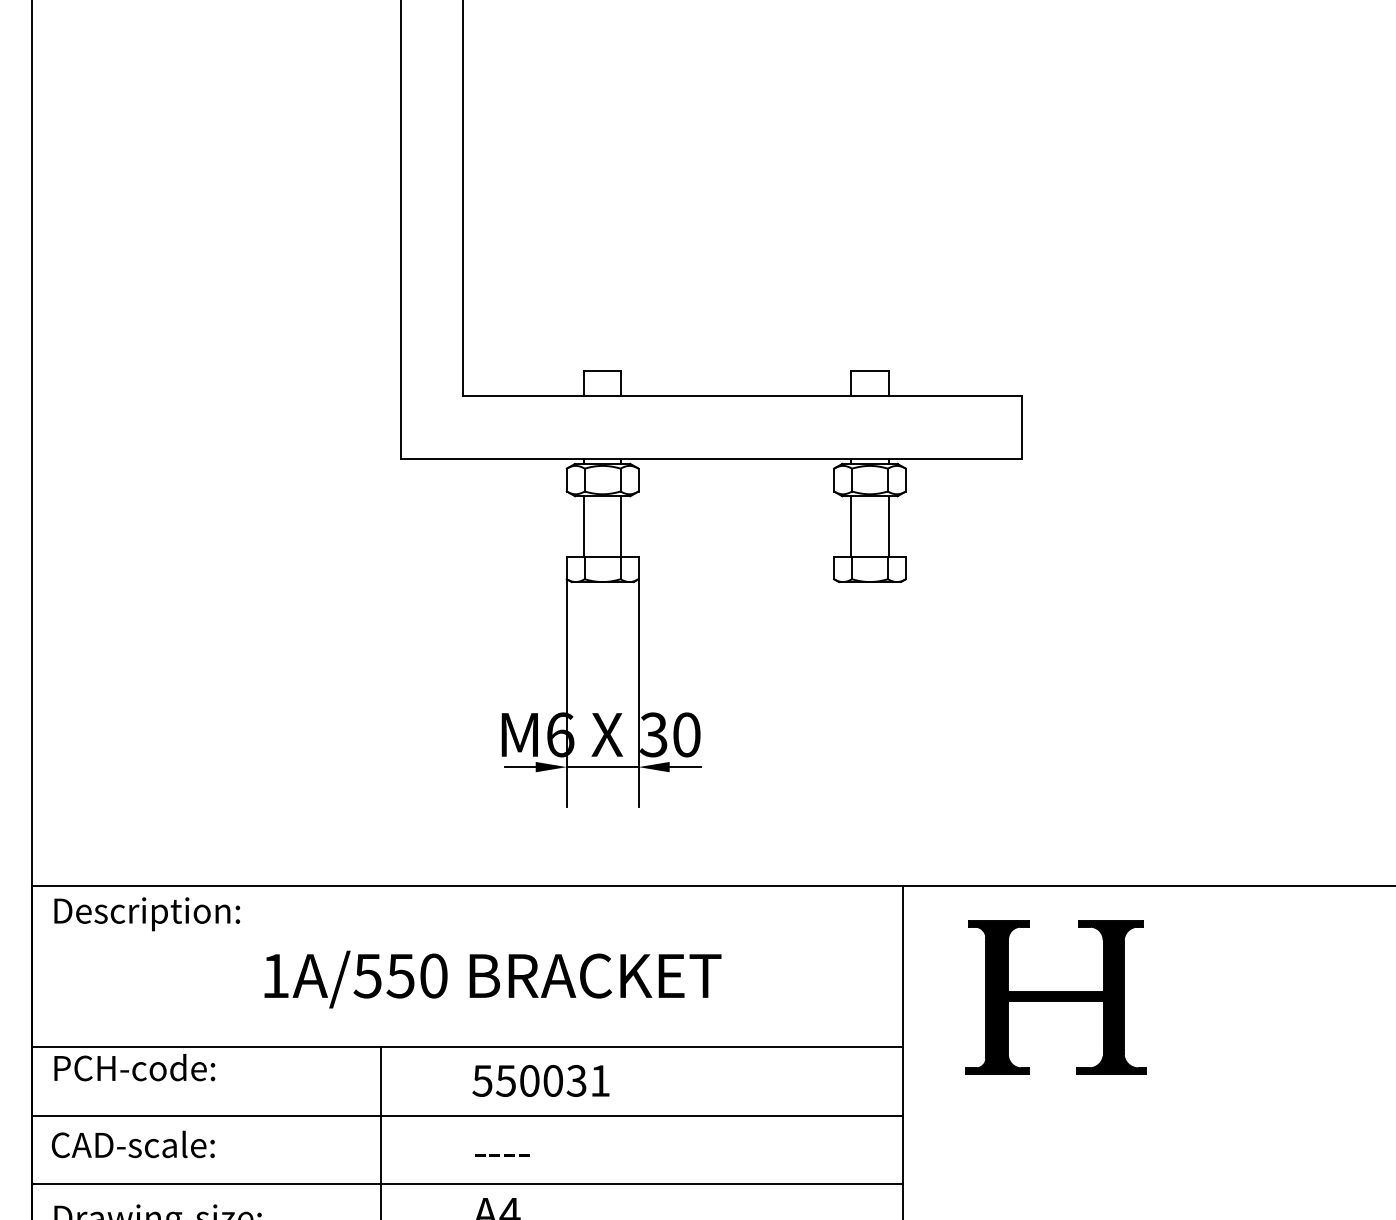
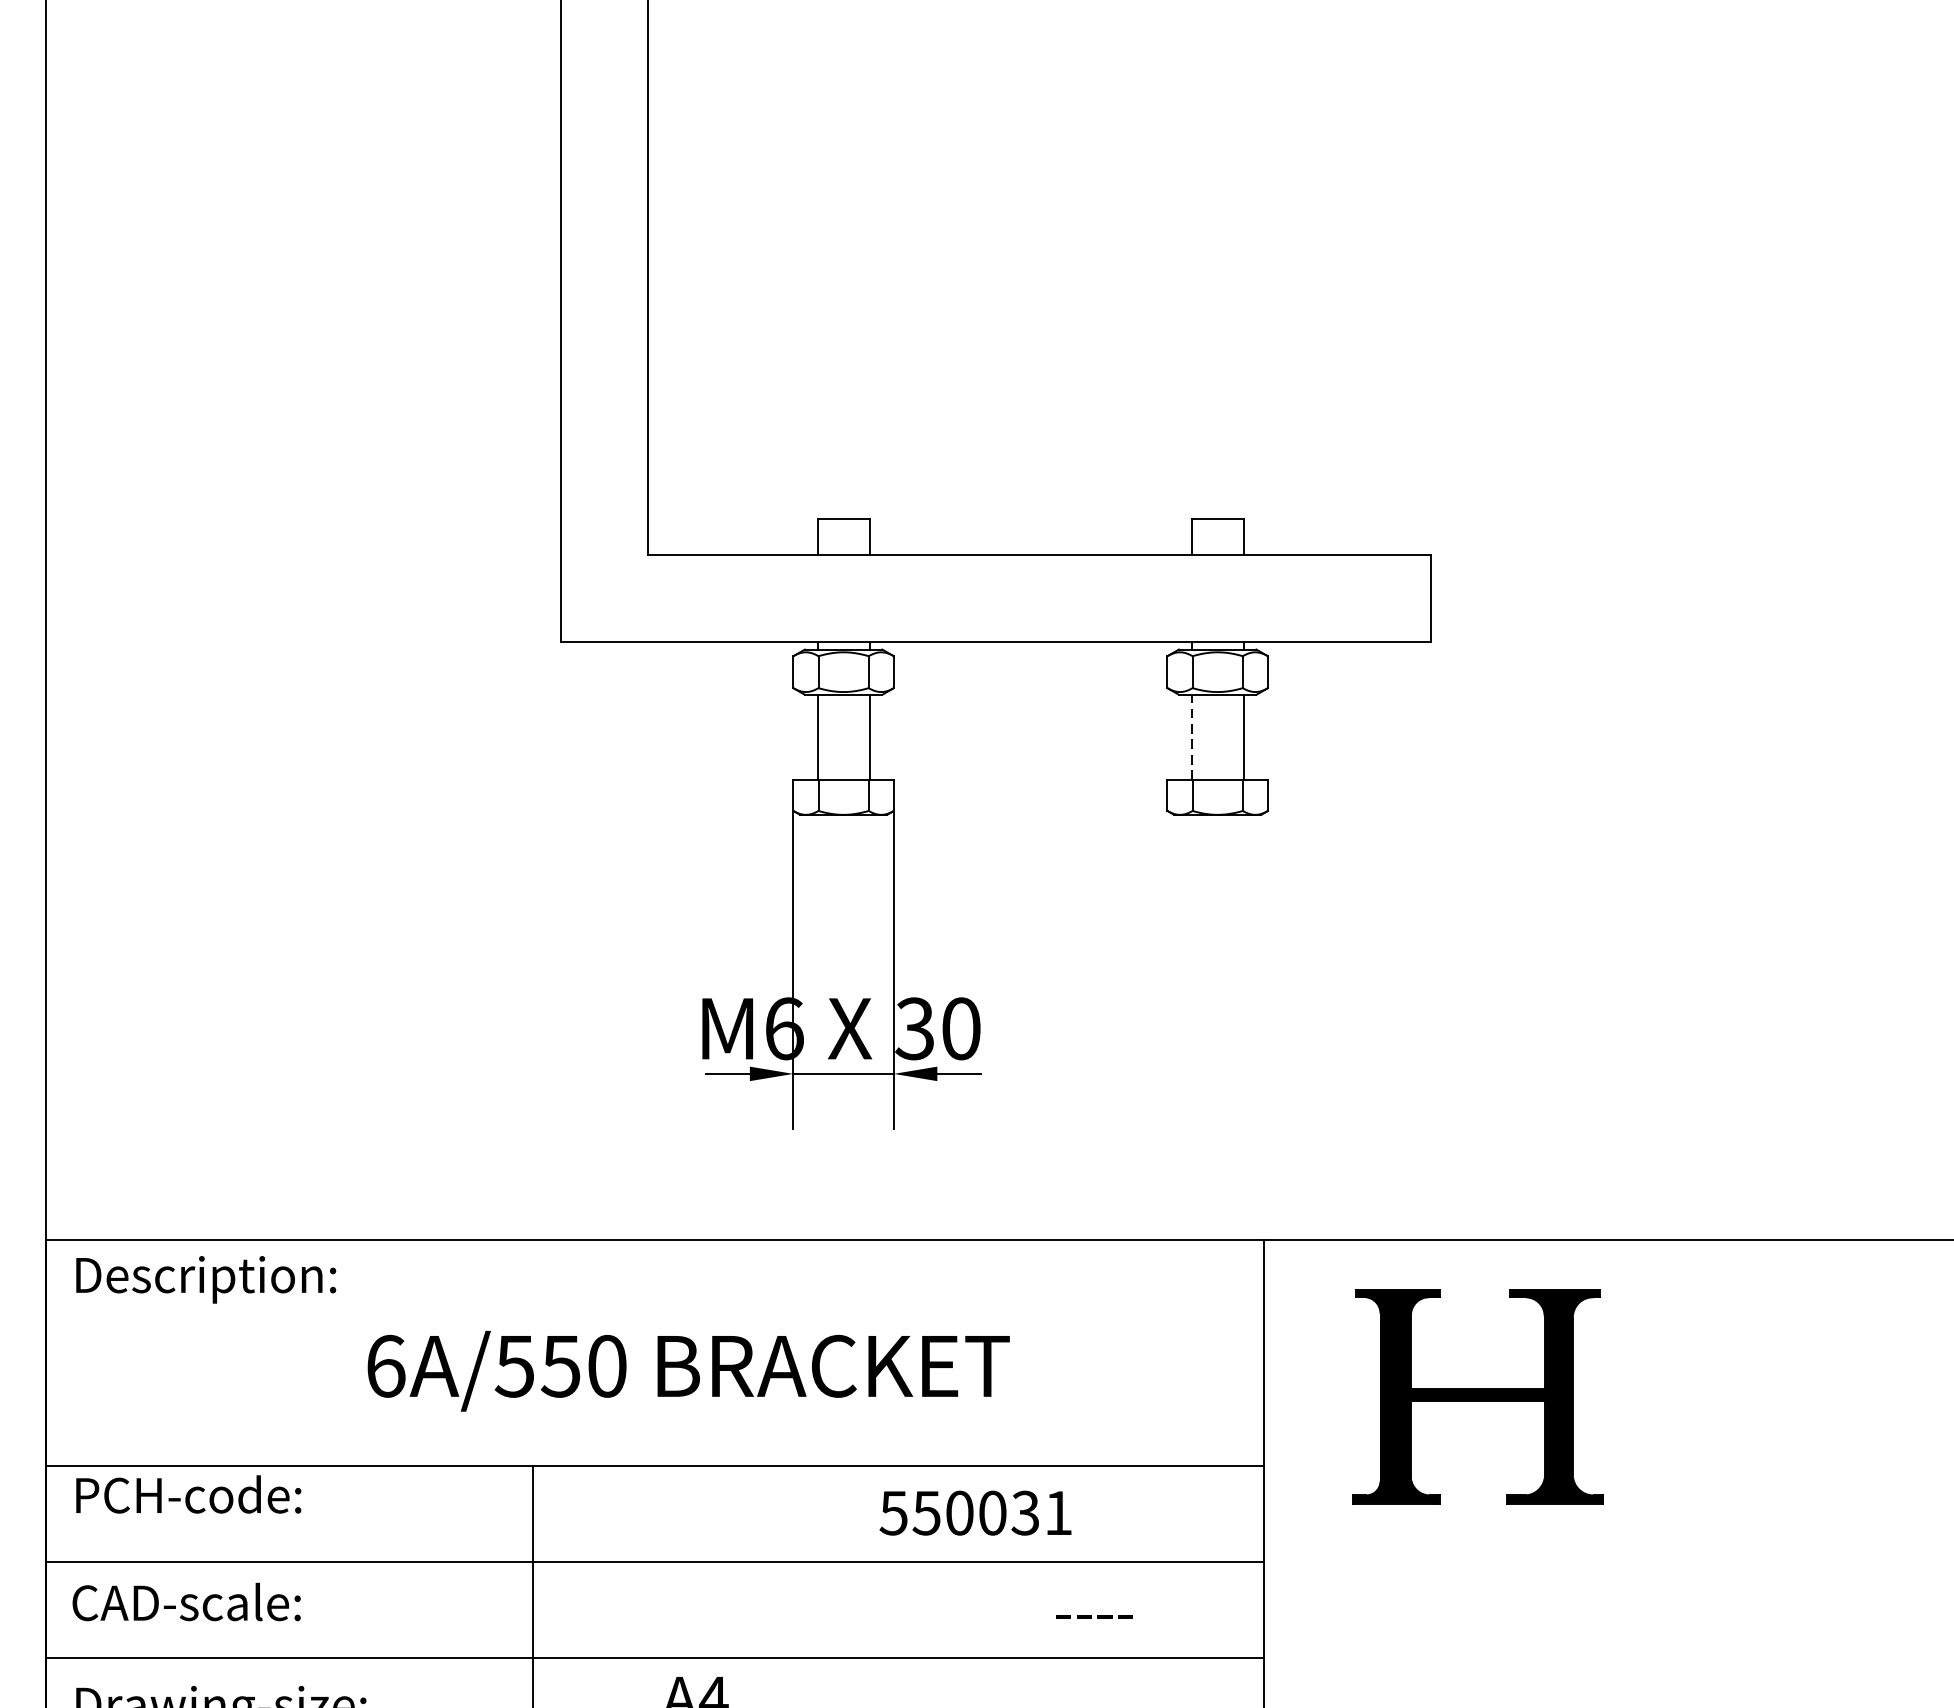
line: (851, 526) -> (1191, 737), solid -> dashed
text: (275, 975) -> (385, 1365), 1A/550 -> 6A/550
text: (540, 1080) -> (974, 1512), moved
text: (502, 1155) -> (1095, 1617), moved

